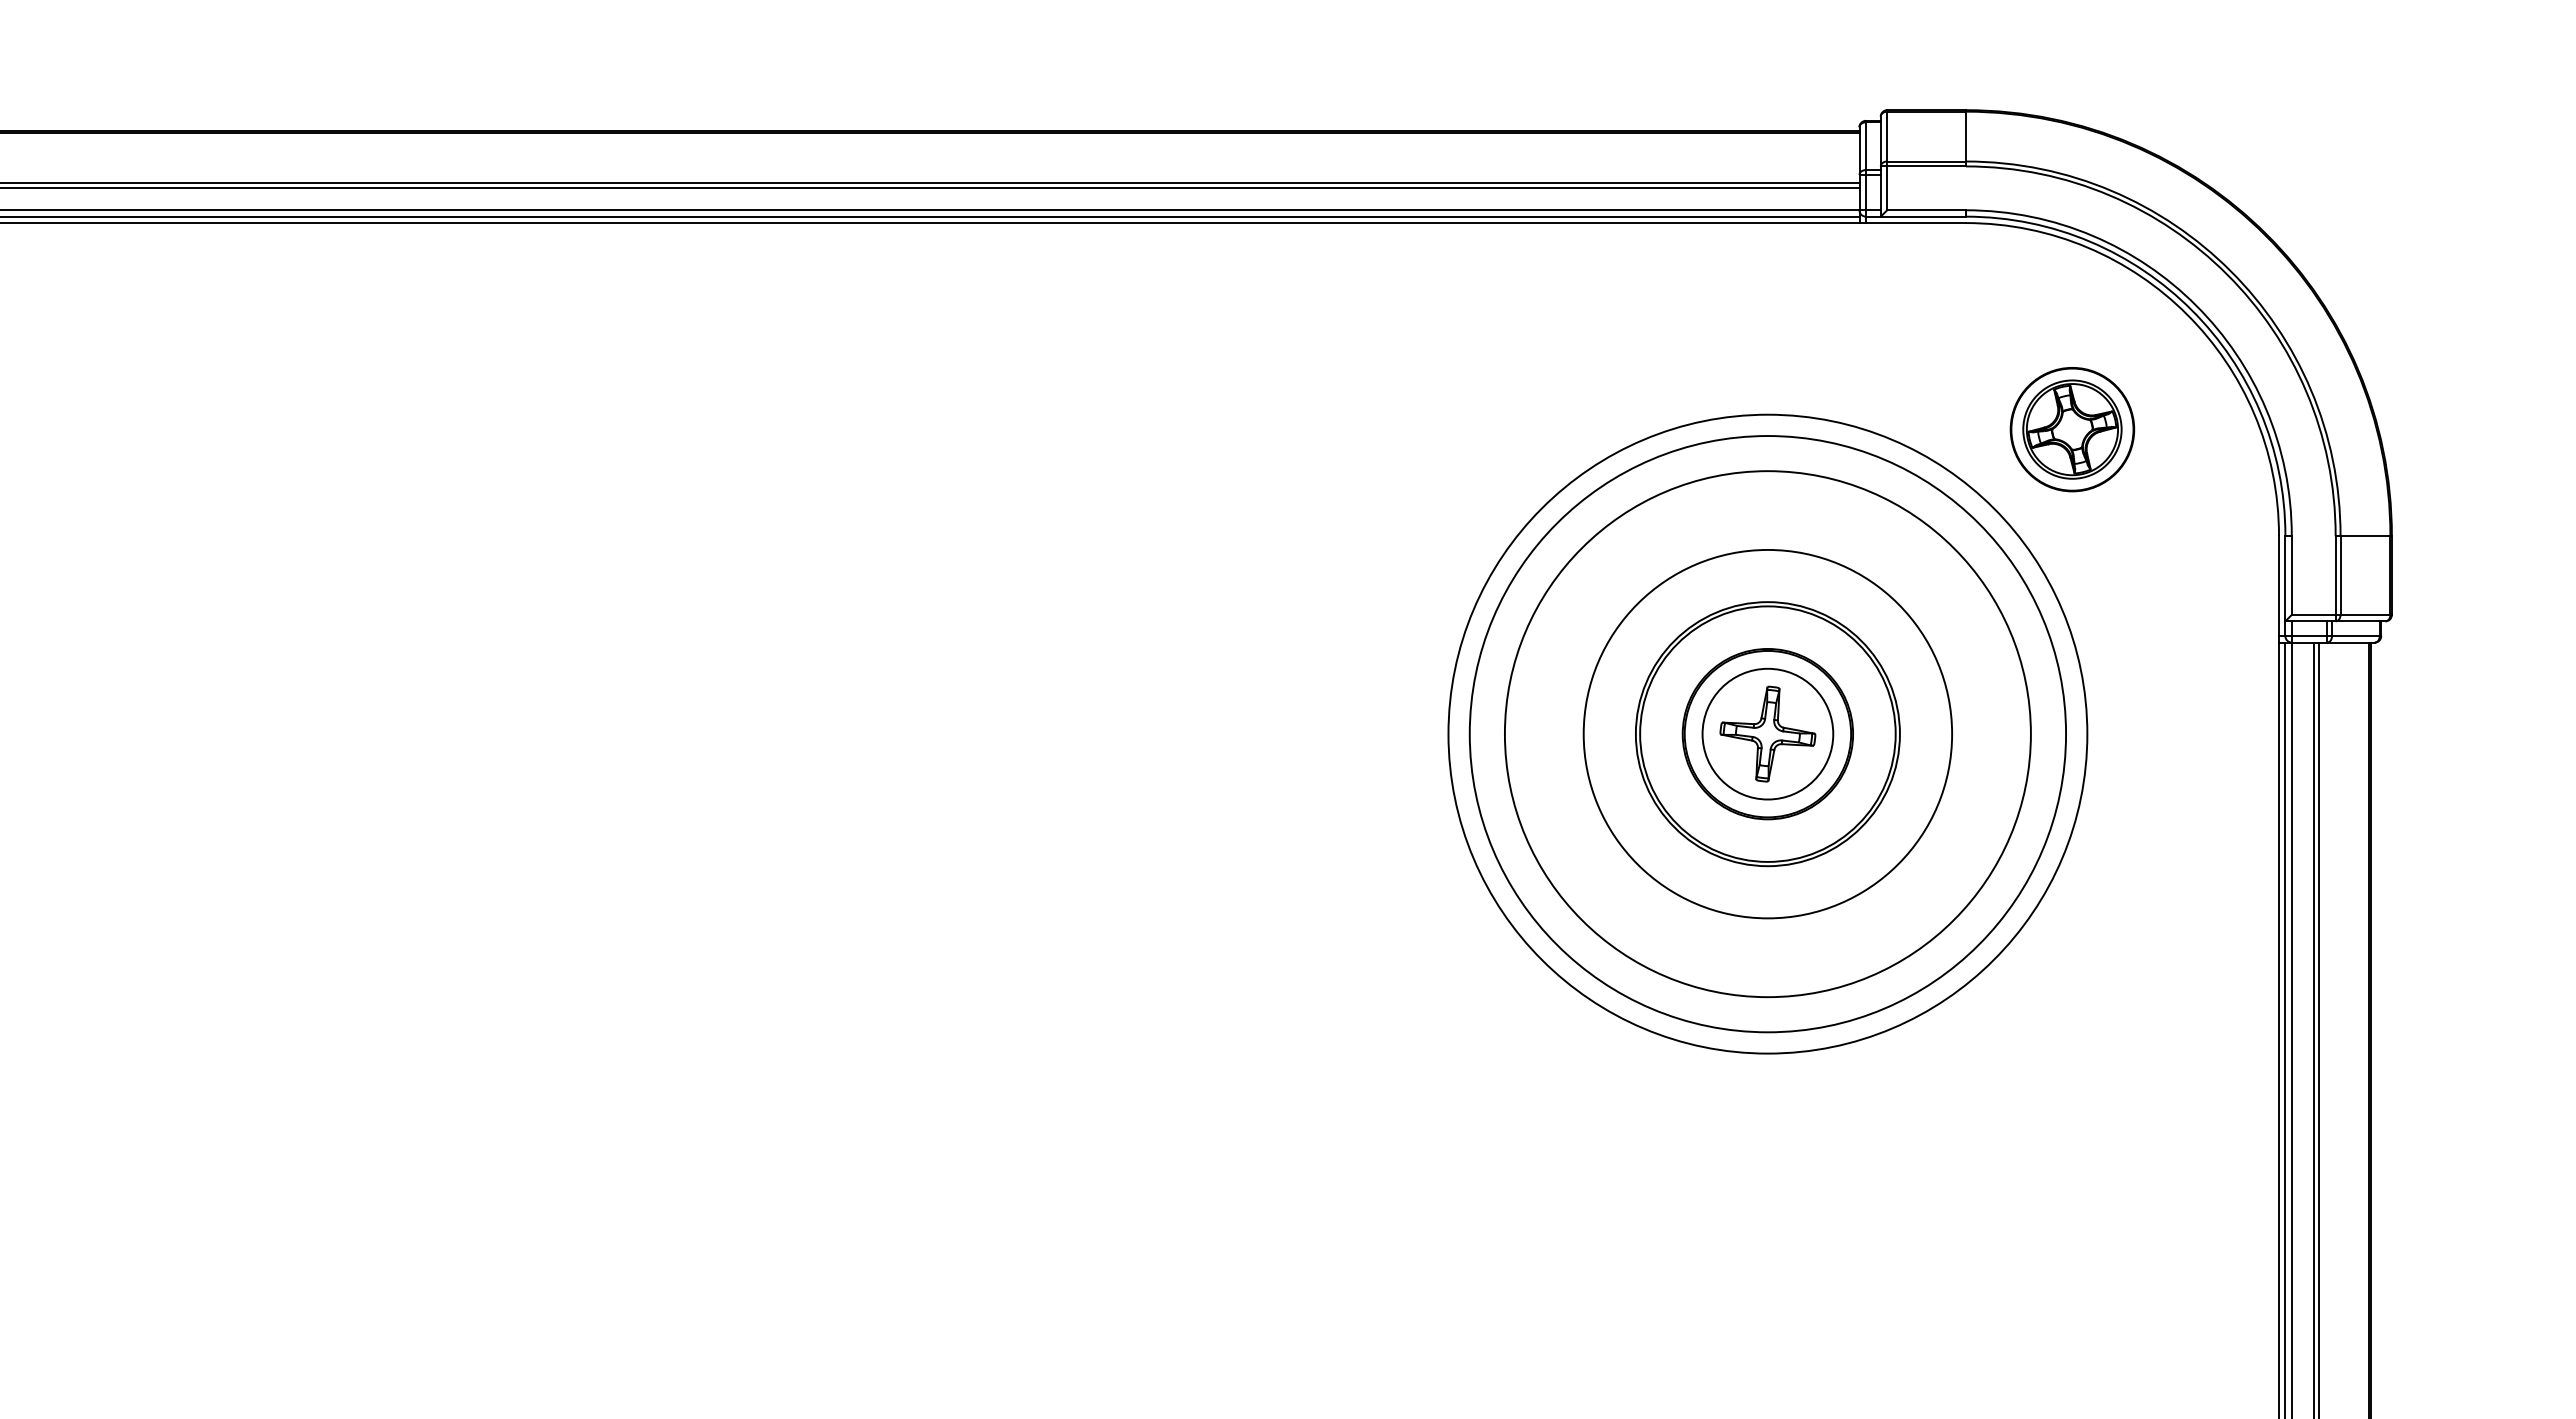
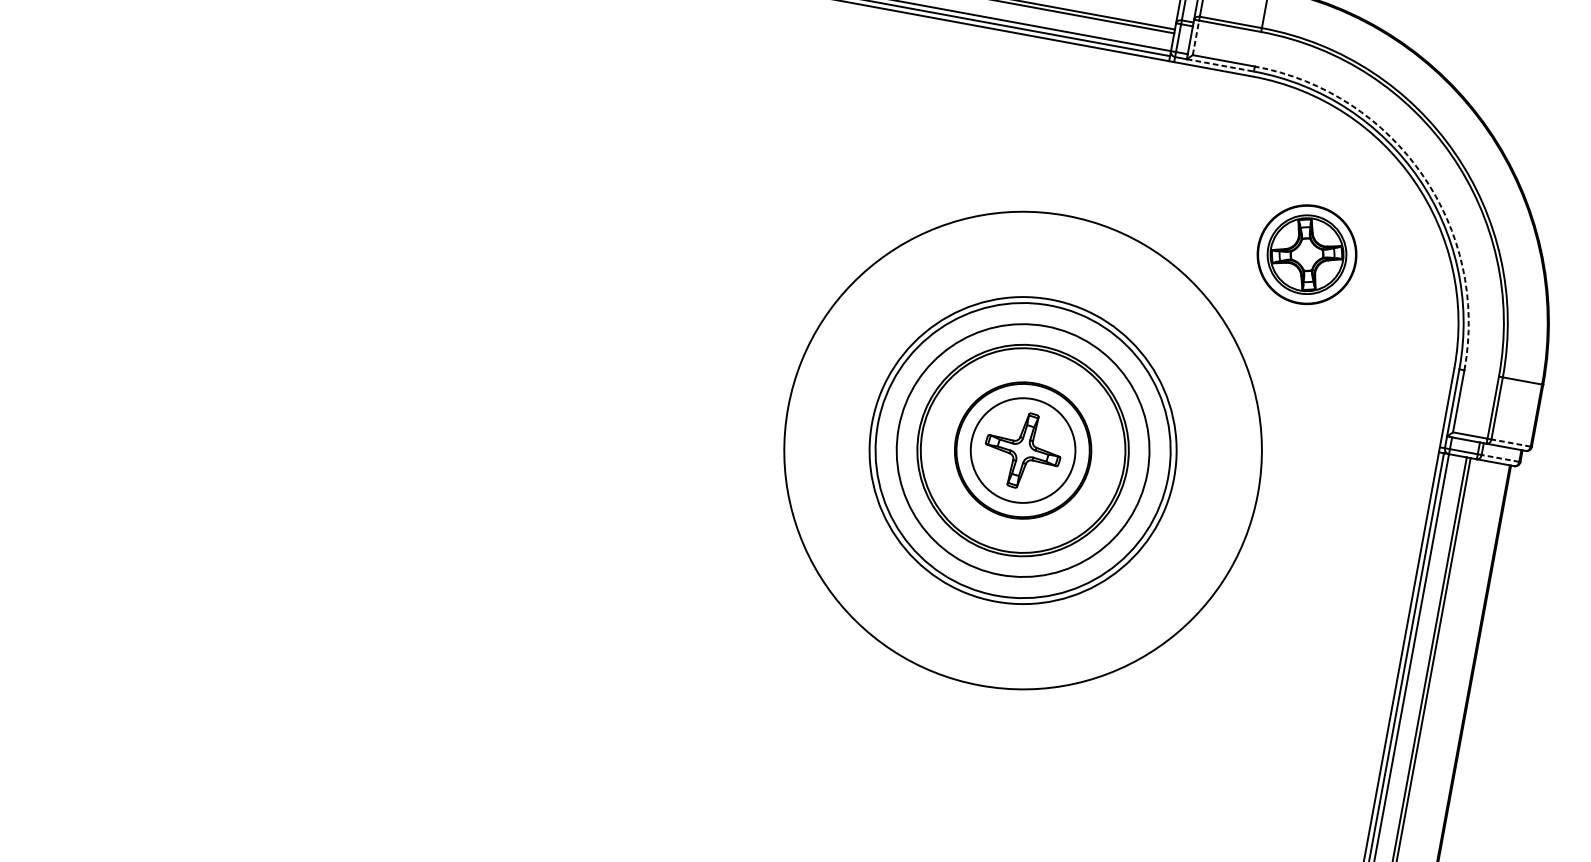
line: (1887, 188) -> (1196, 38), solid -> dashed
line: (1923, 216) -> (1220, 65), solid -> dashed
arc: (2196, 305) -> (1422, 174), solid -> dashed
line: (2365, 614) -> (1511, 442), solid -> dashed
line: (2355, 636) -> (1500, 458), solid -> dashed
circle: (1767, 733) -> (1022, 449), size x0.6
circle: (1767, 734) -> (1022, 450), size x0.6

